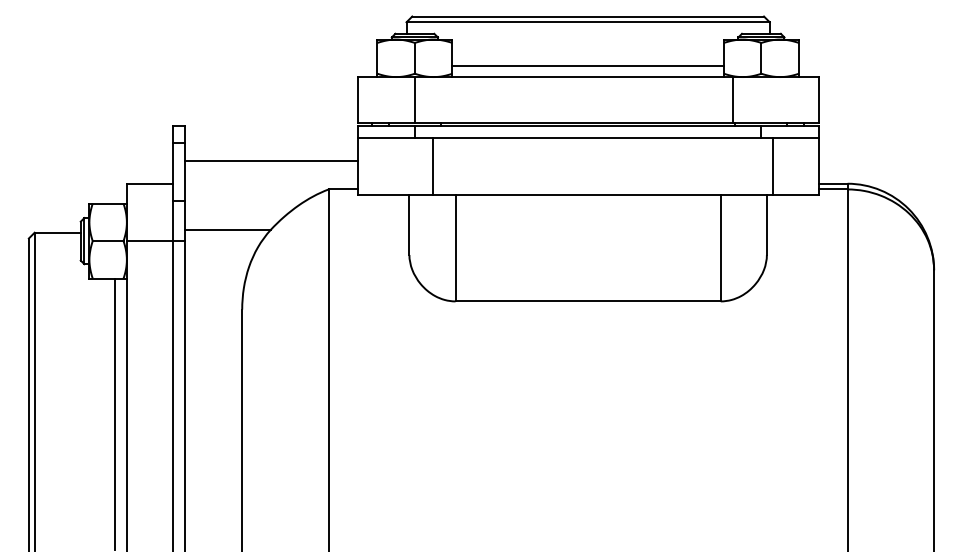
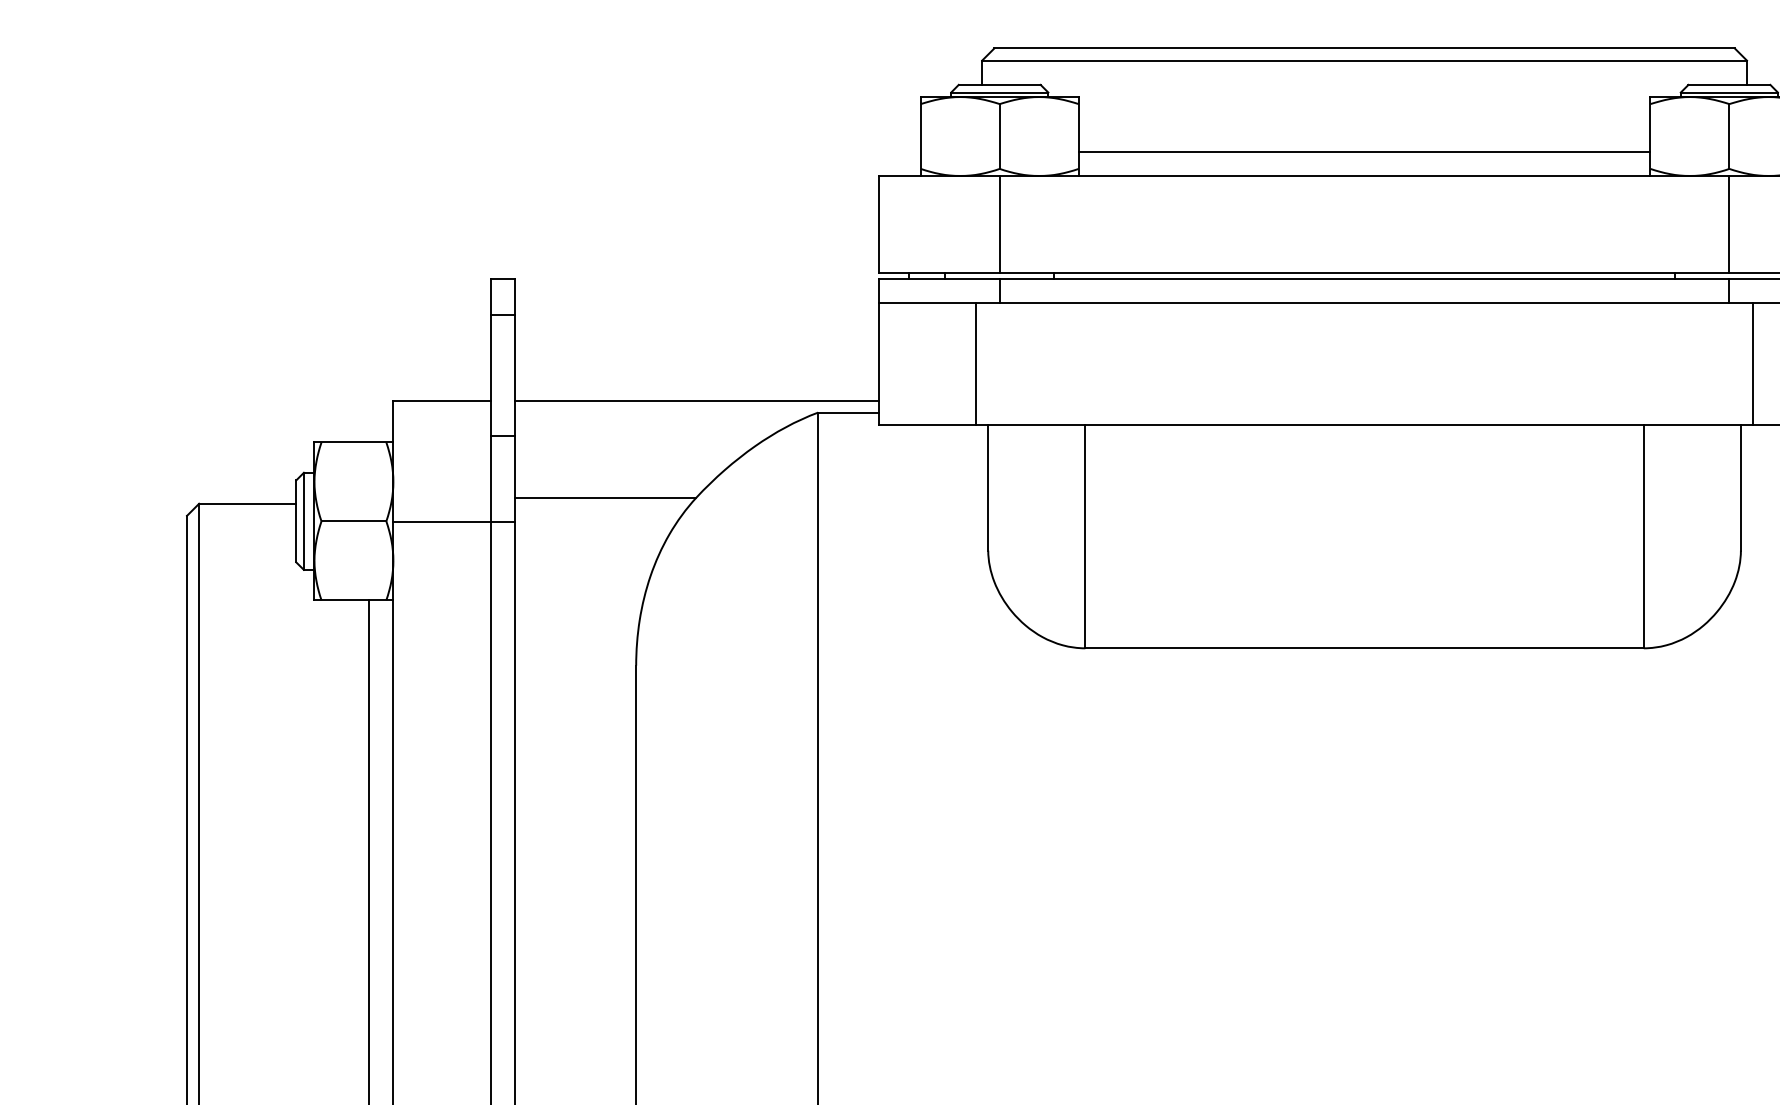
line: (733, 100) -> (1729, 225), moved
line: (270, 160) -> (695, 400), moved
line: (432, 166) -> (975, 364), moved

